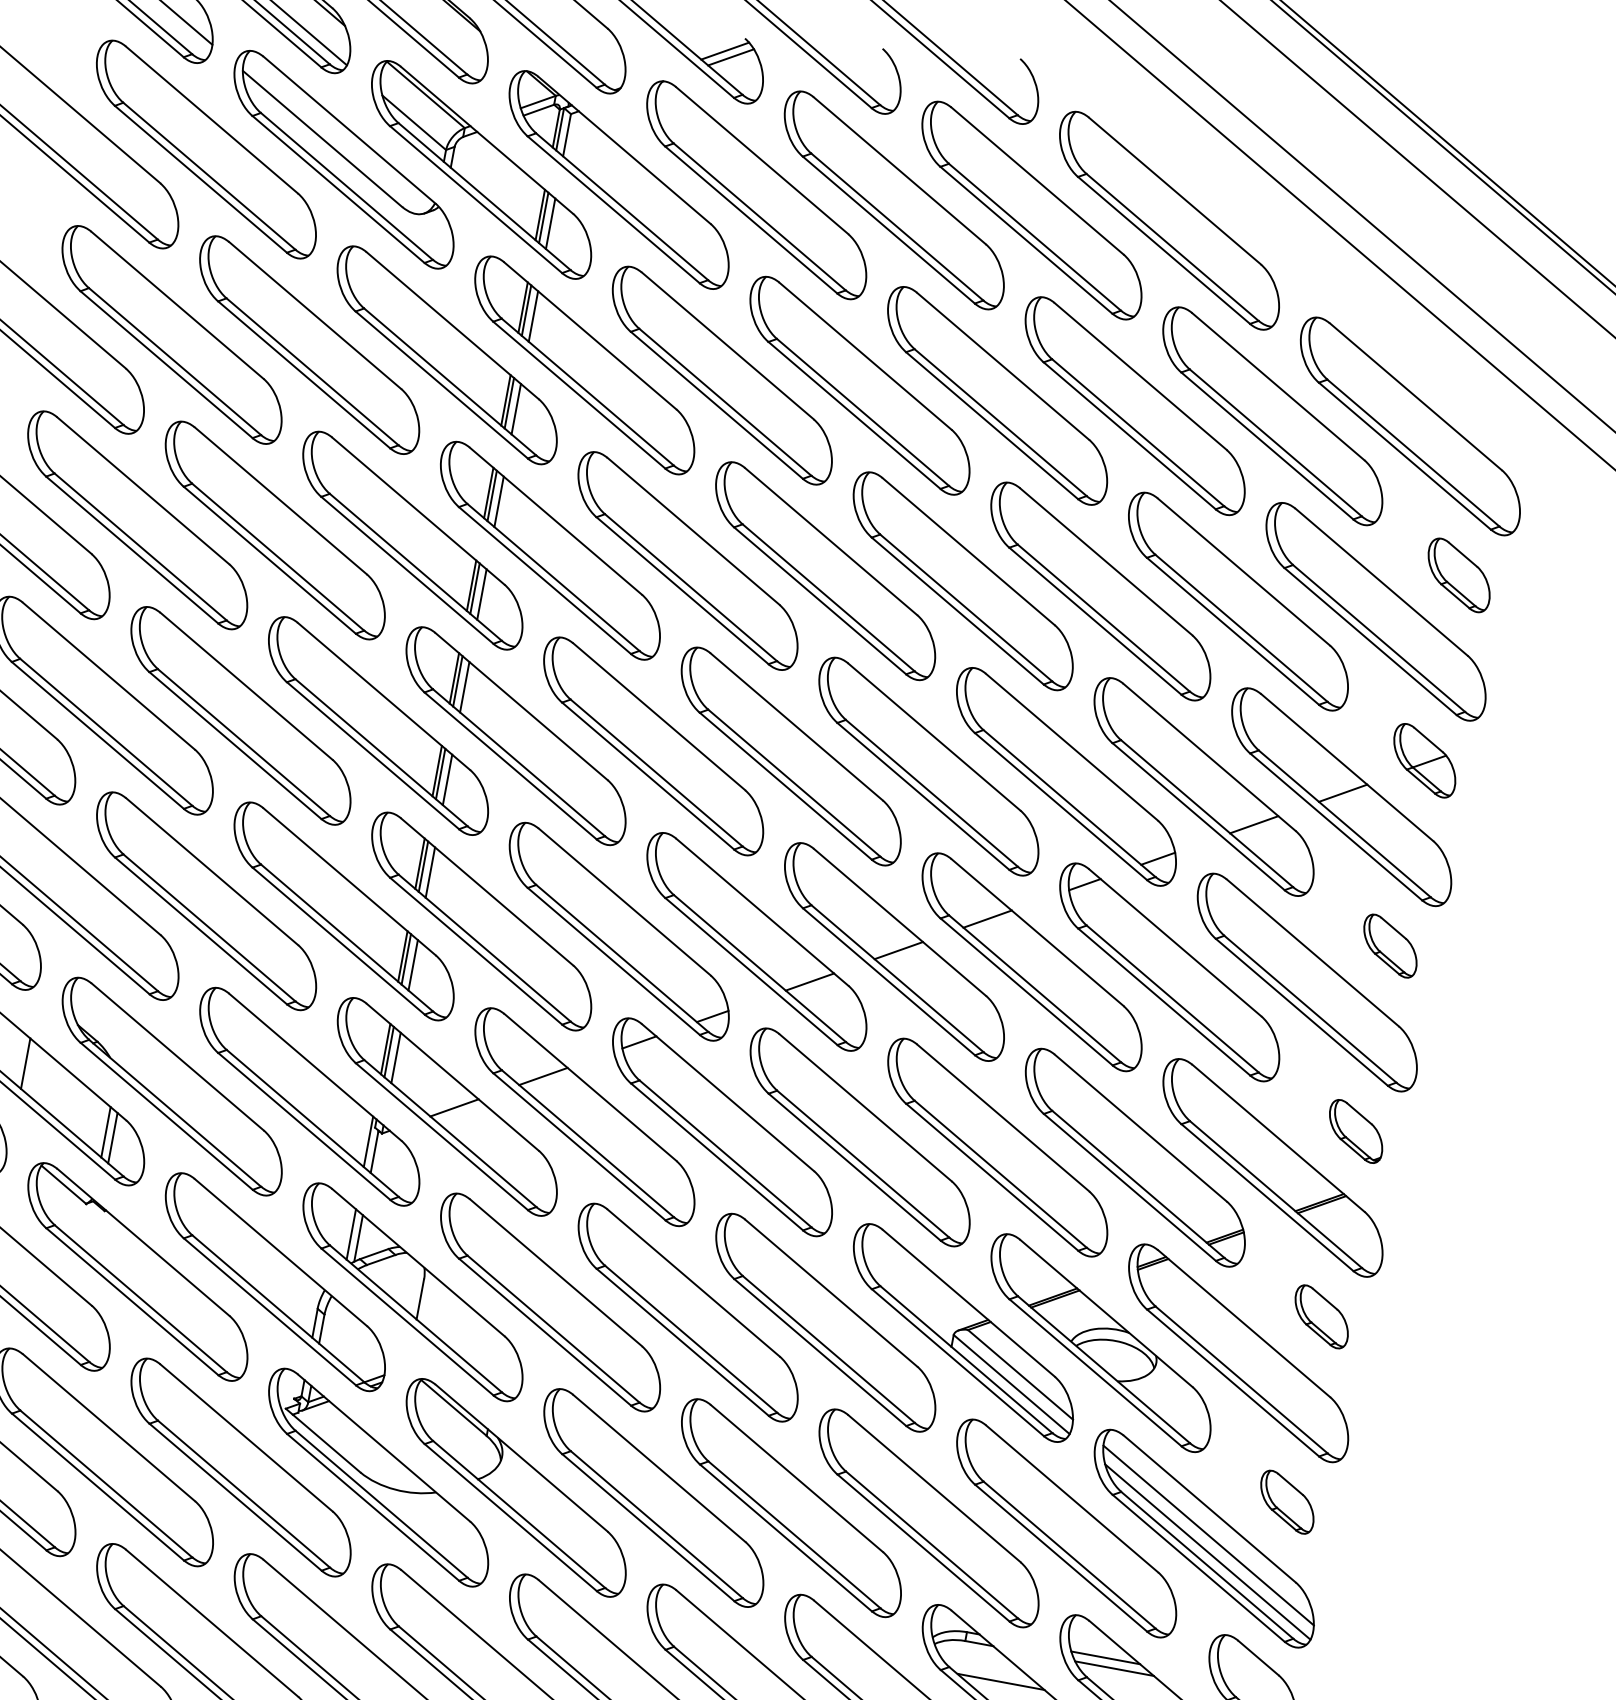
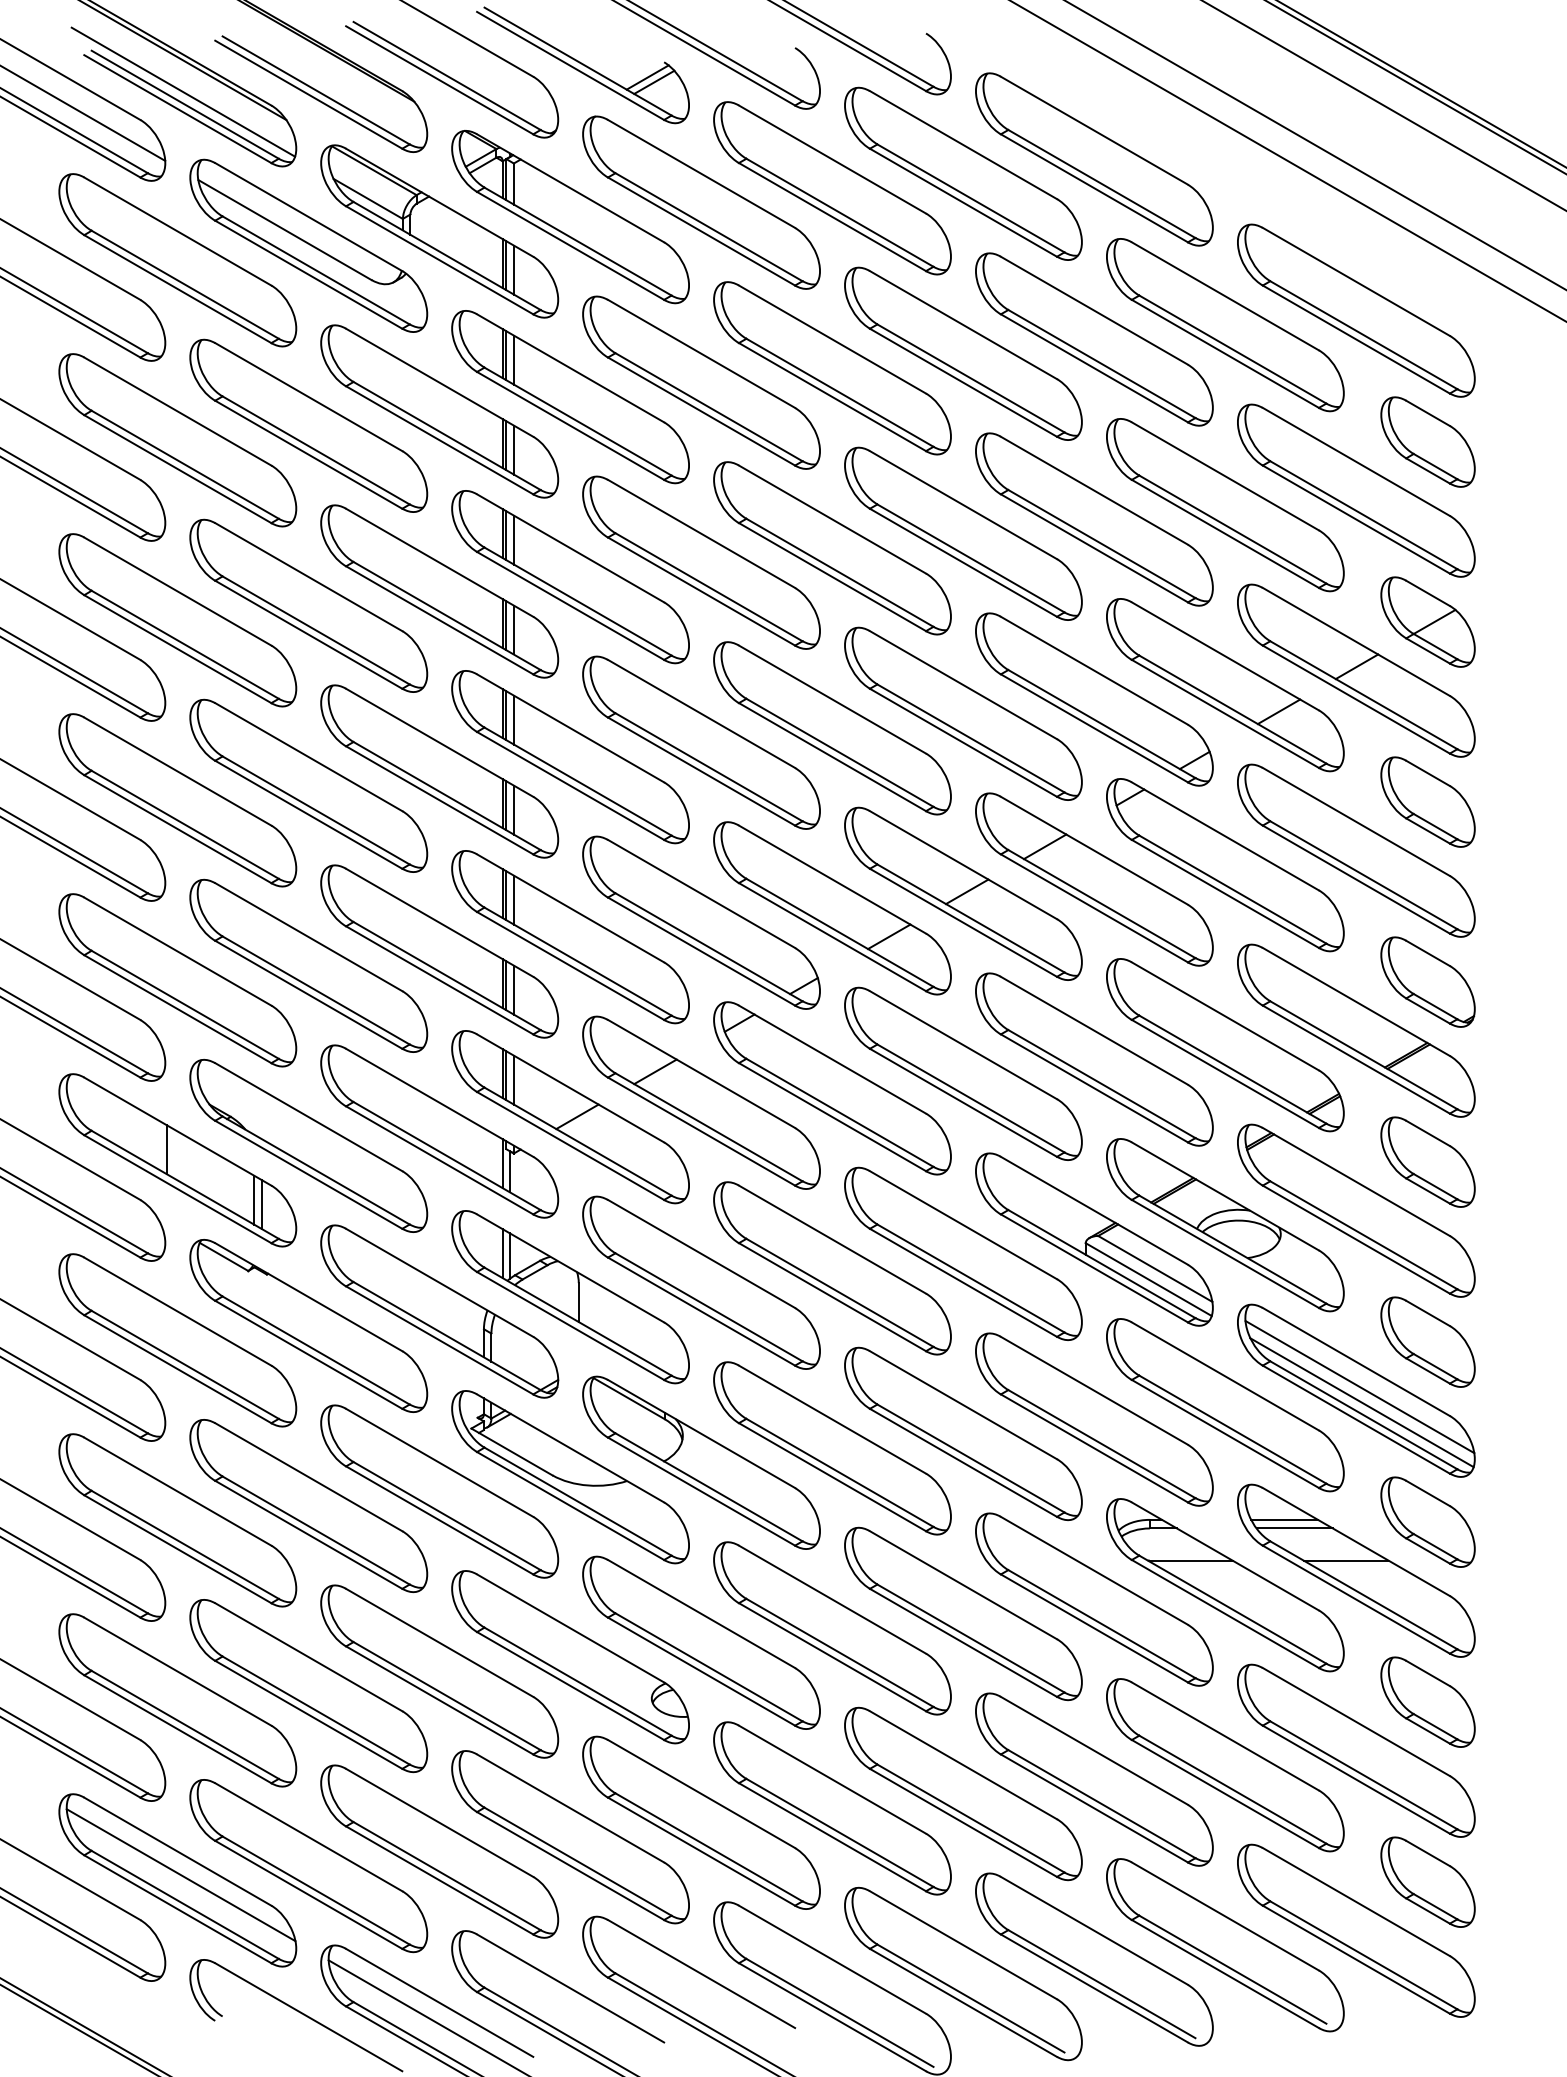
part: (1458, 574) -> (1427, 441), size x1.43
part: (1424, 760) -> (1427, 621), size x1.43
part: (1390, 945) -> (1427, 801), size x1.67
part: (1355, 1130) -> (1427, 981), size x1.67
part: (1321, 1316) -> (1427, 1161), size x1.67
part: (1286, 1501) -> (1427, 1341), size x1.67

